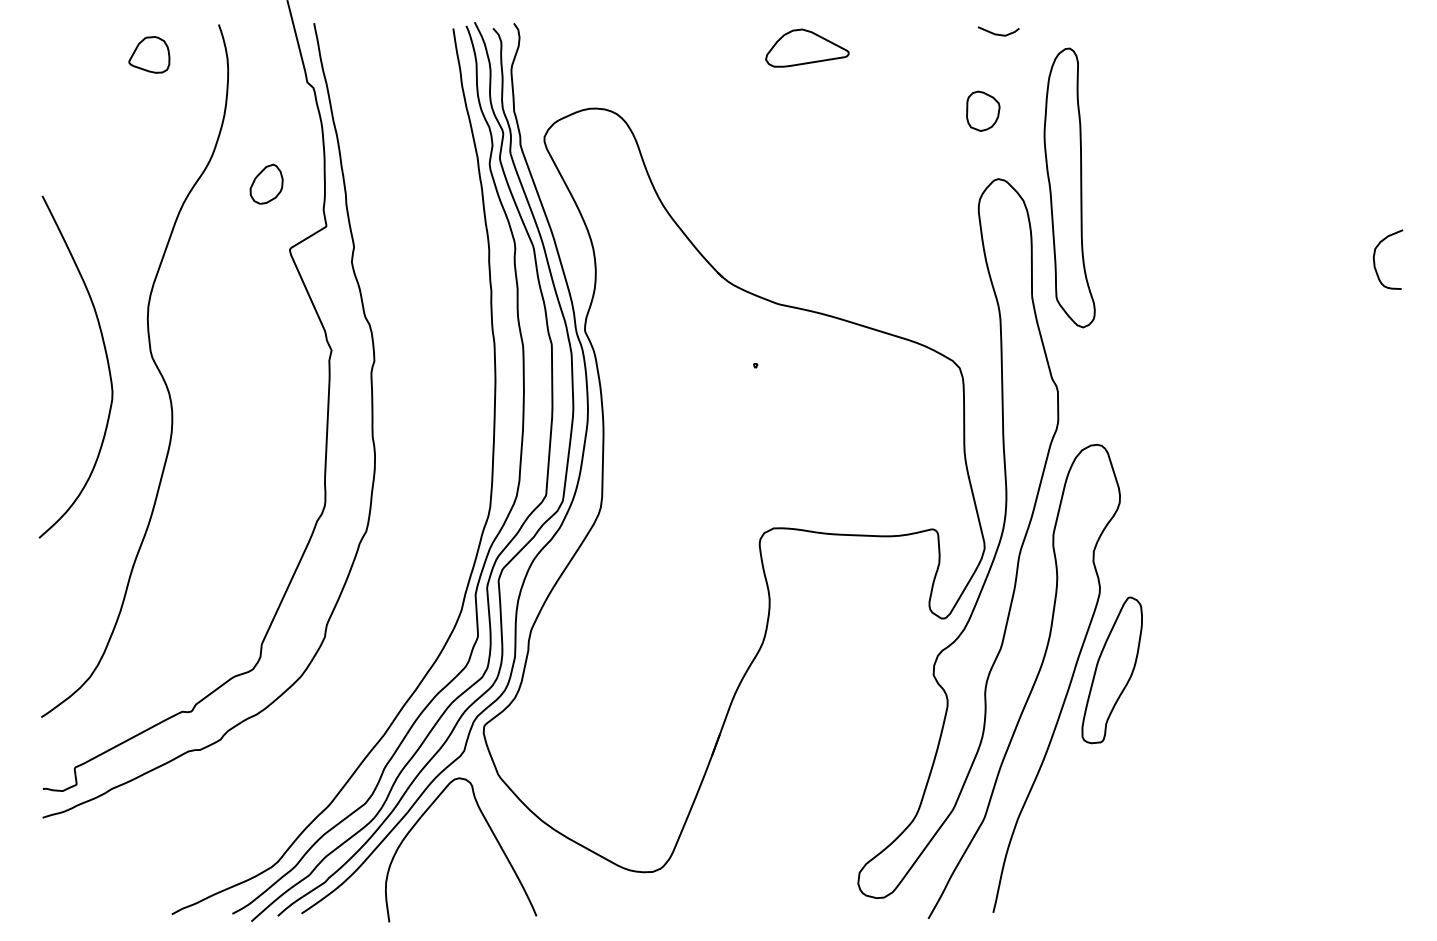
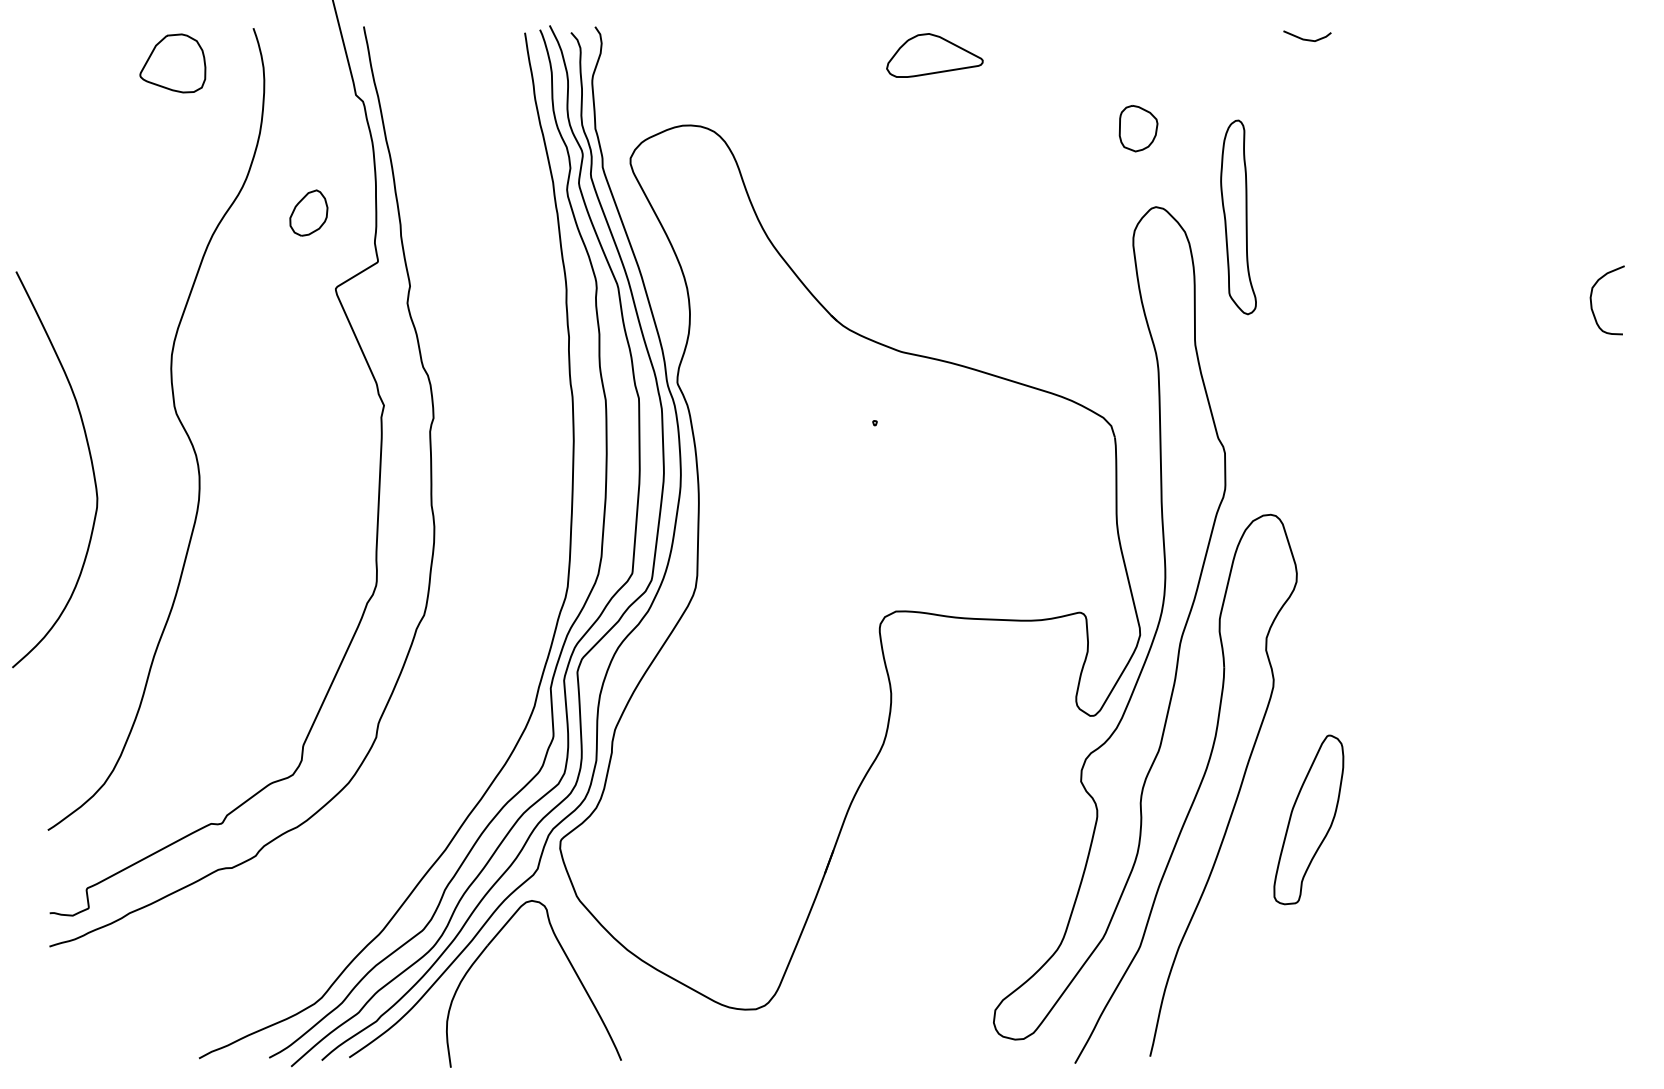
line: (998, 34) -> (1307, 39), moved
part: (149, 54) -> (173, 62), size x1.4
part: (1069, 188) -> (1238, 217), size x0.6
curve: (106, 359) -> (90, 461), moved
part: (1111, 670) -> (1308, 819), moved

